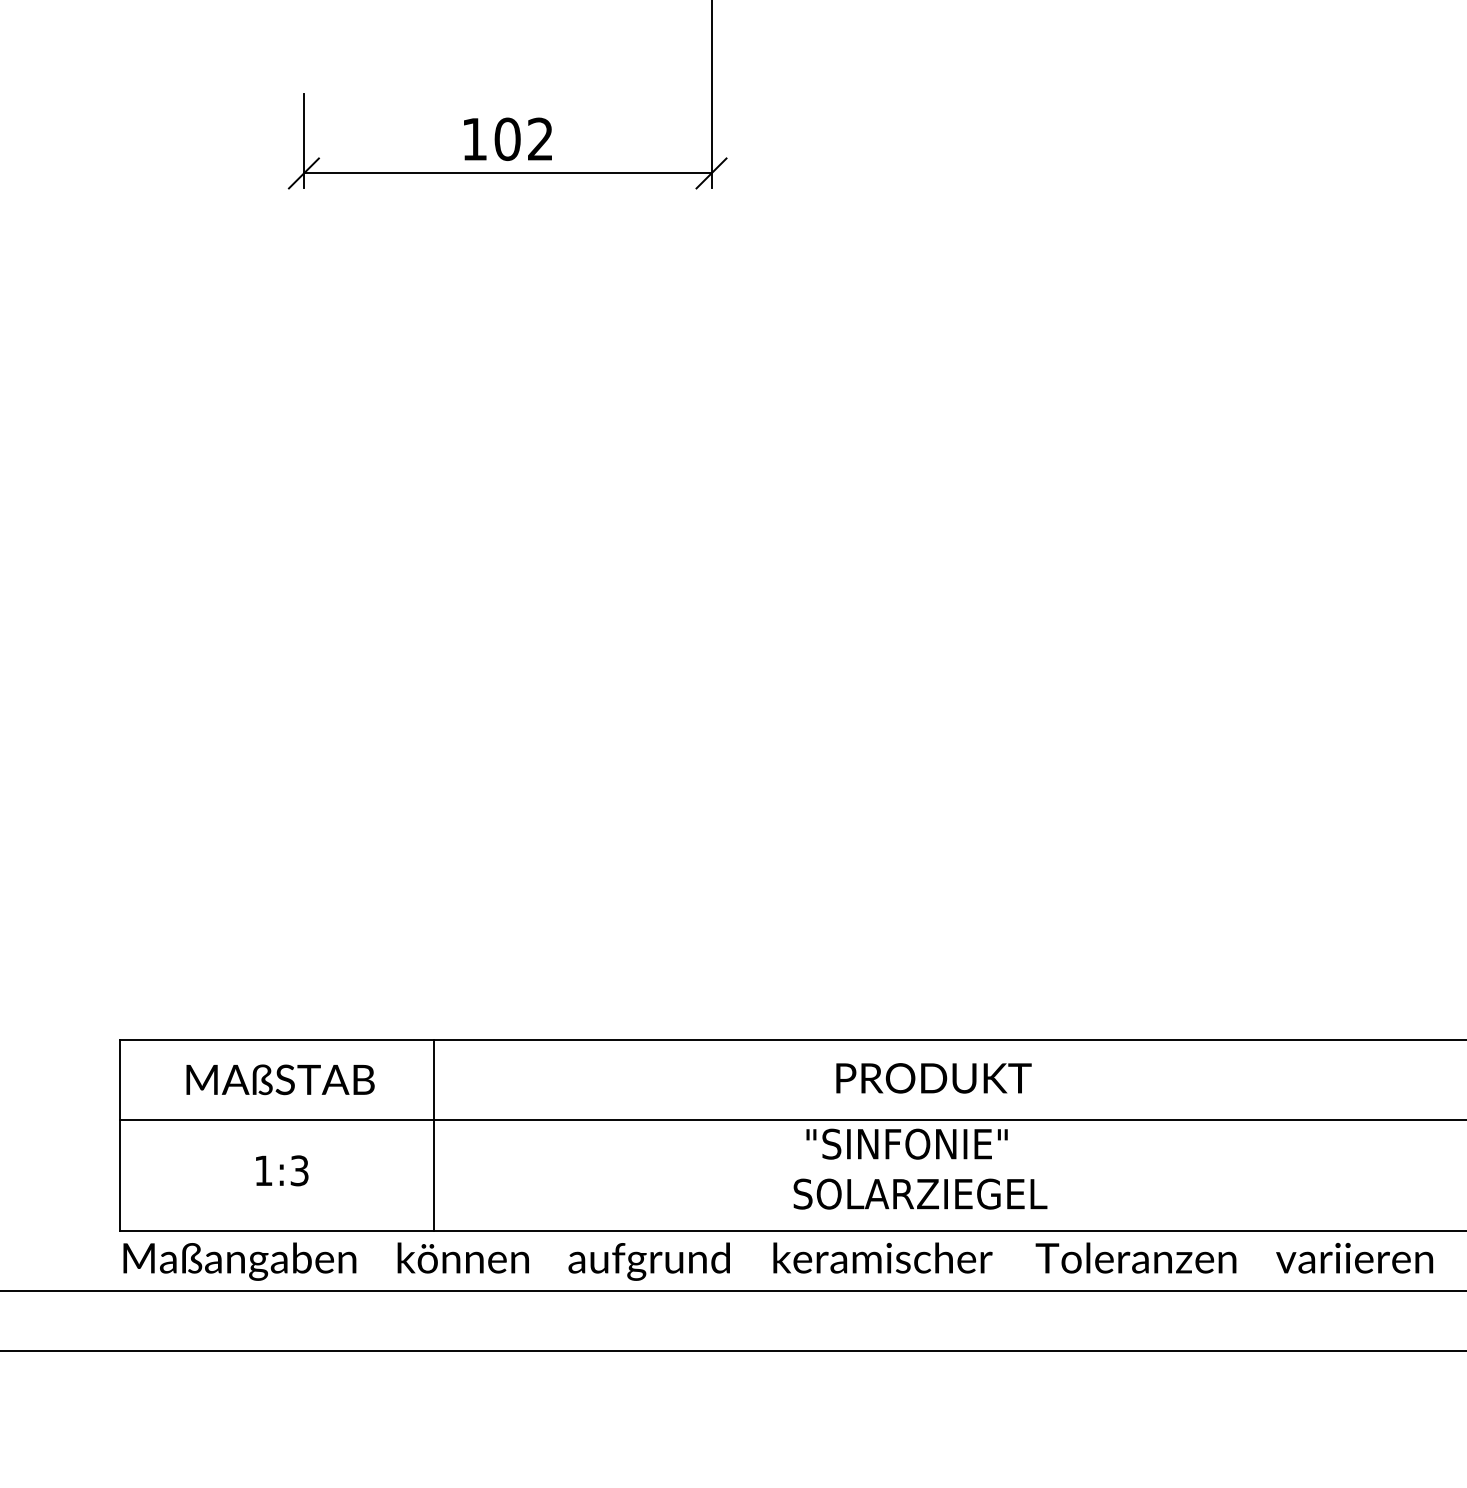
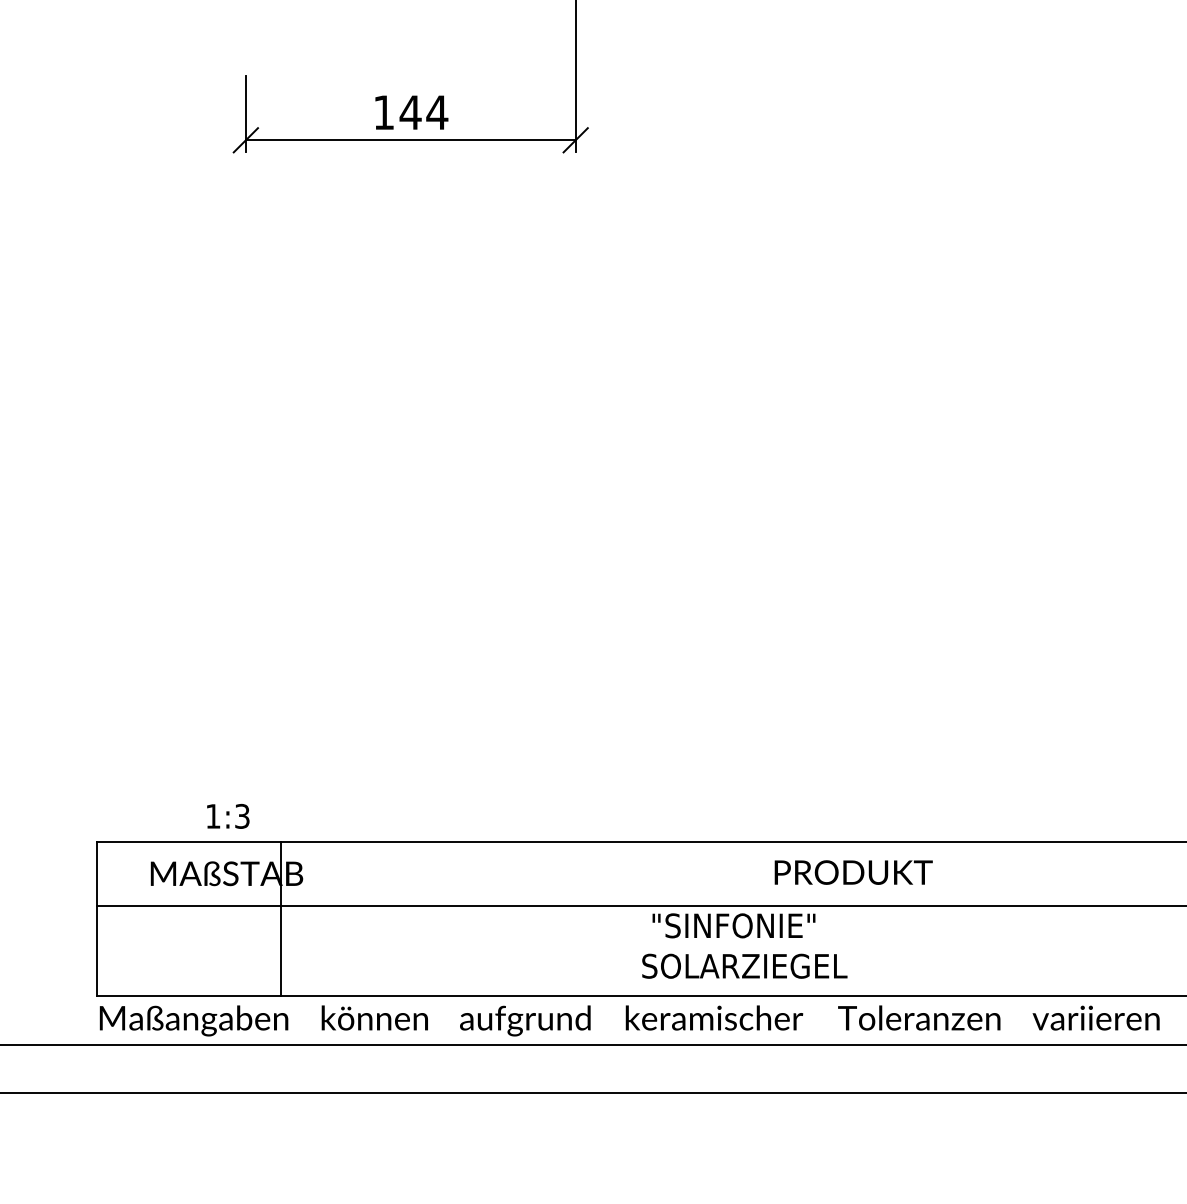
text: (523, 139) -> (423, 112), 102 -> 144
text: (933, 1078) -> (853, 872), moved
line: (433, 1135) -> (280, 918), moved
text: (282, 1170) -> (228, 816), moved

